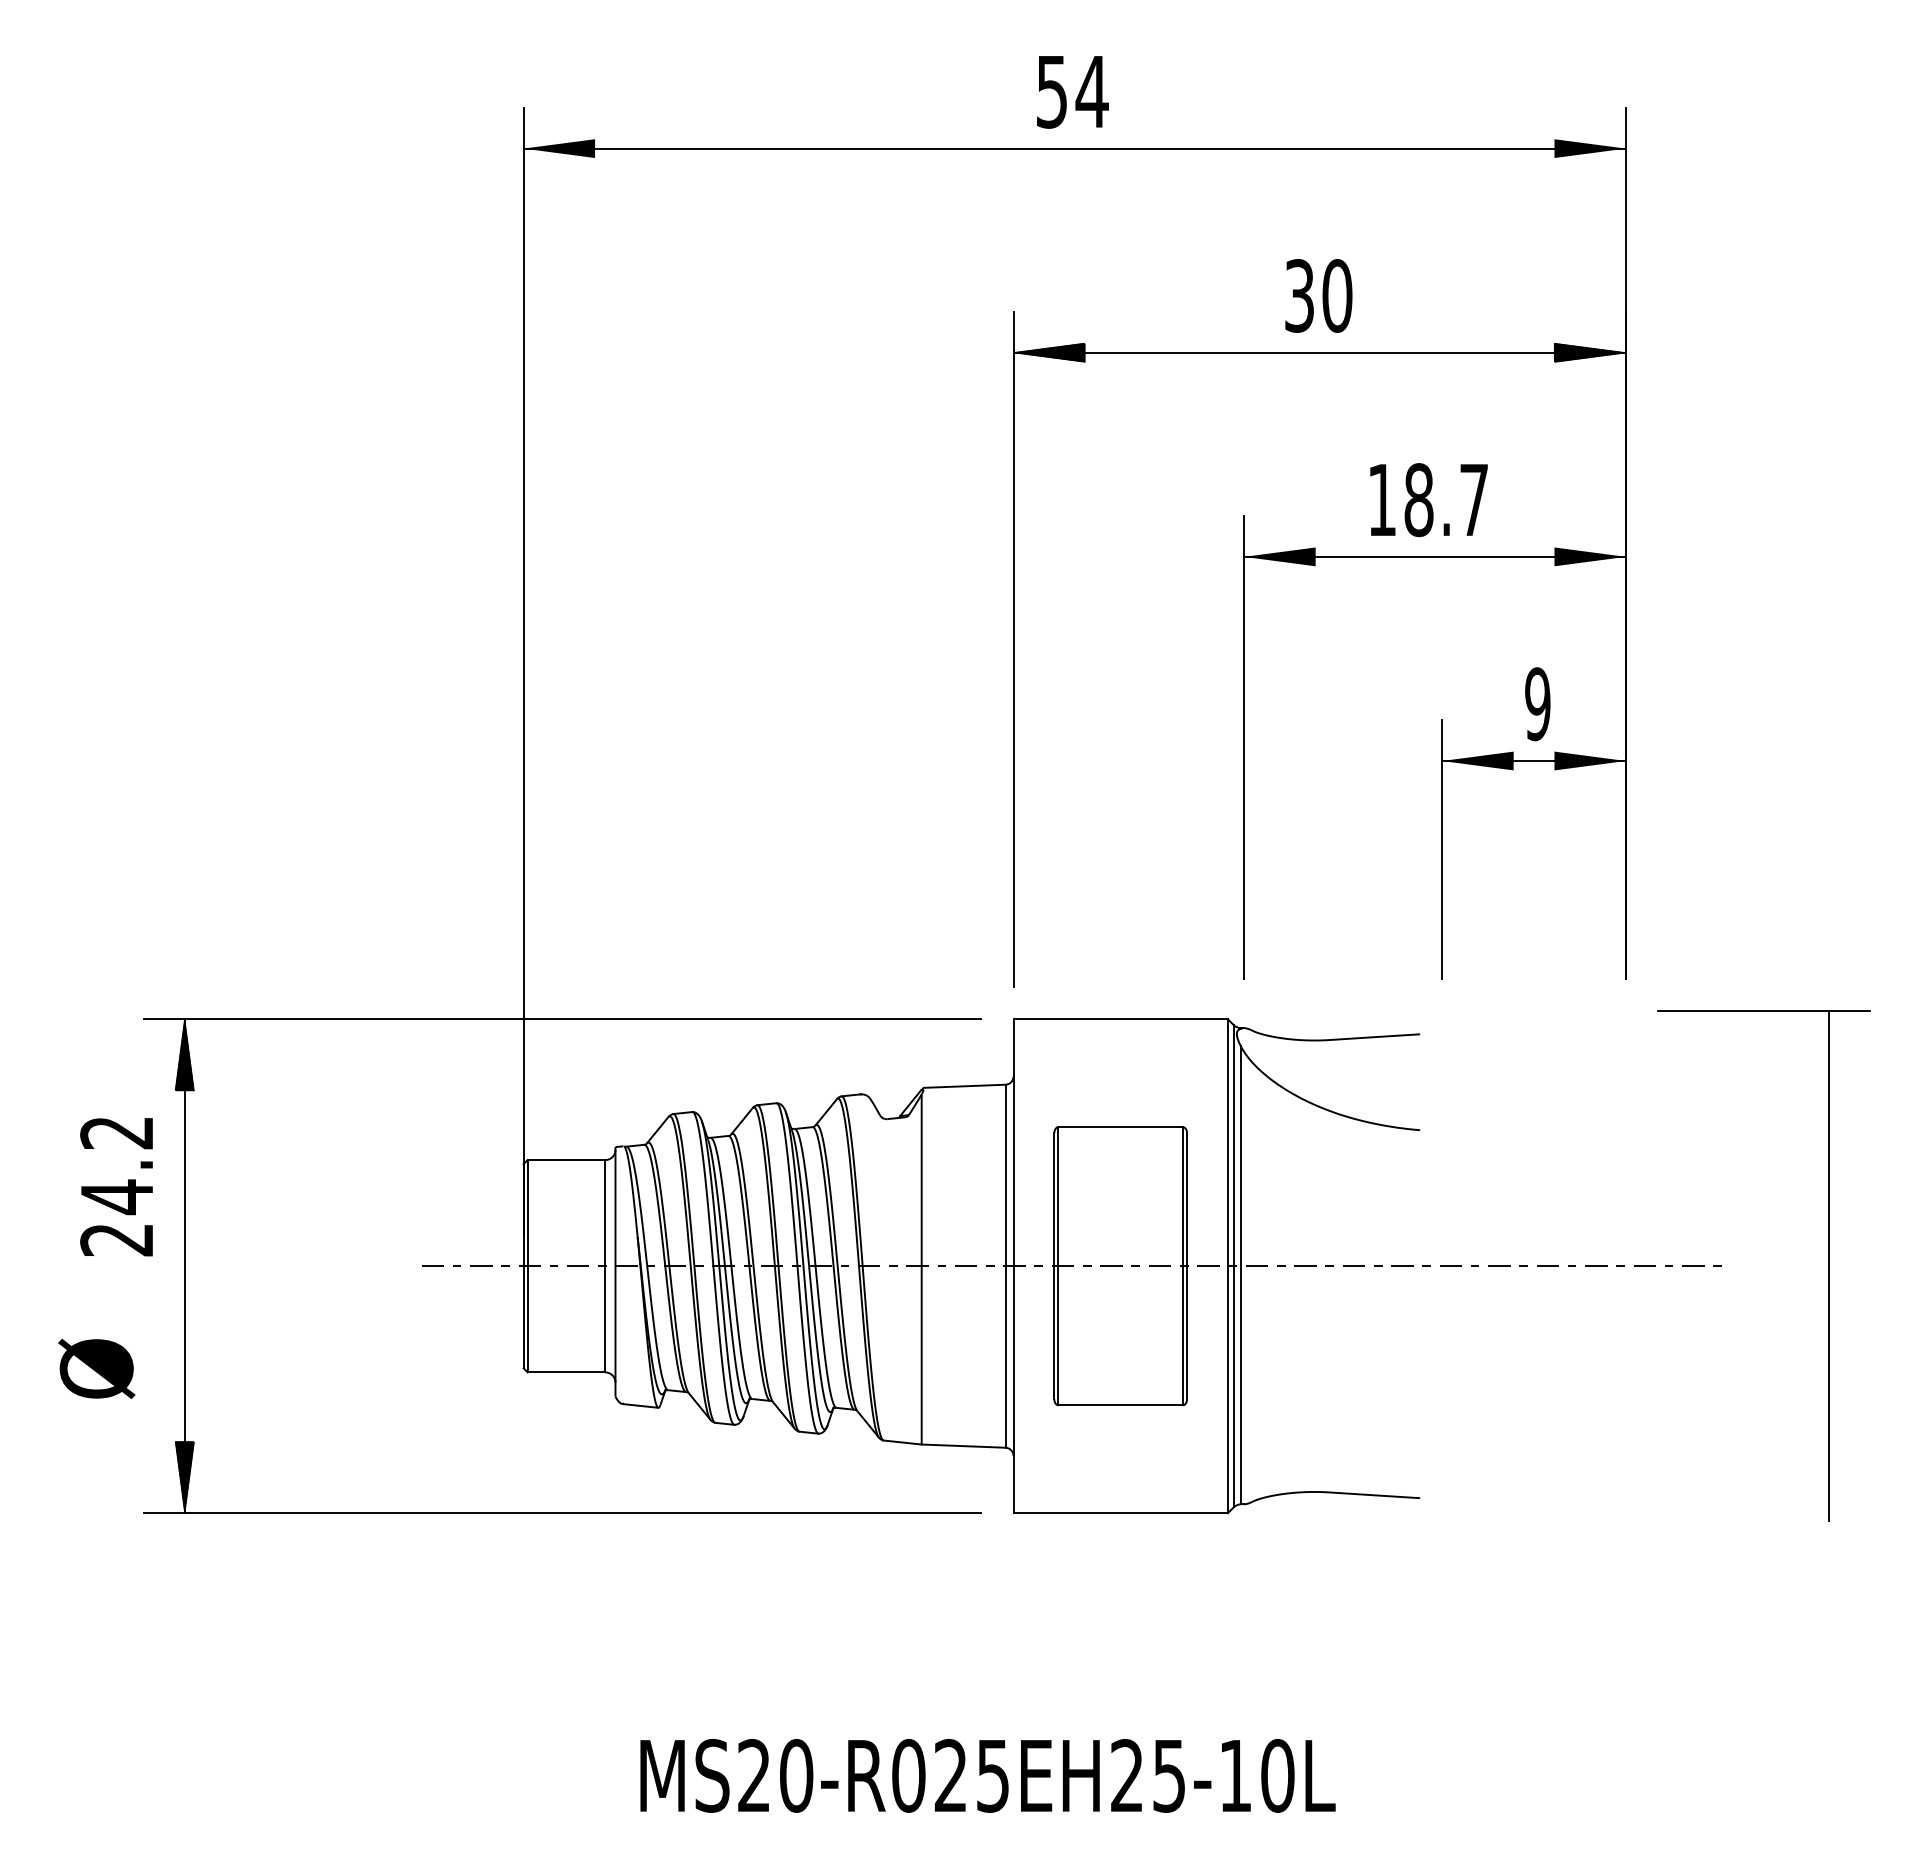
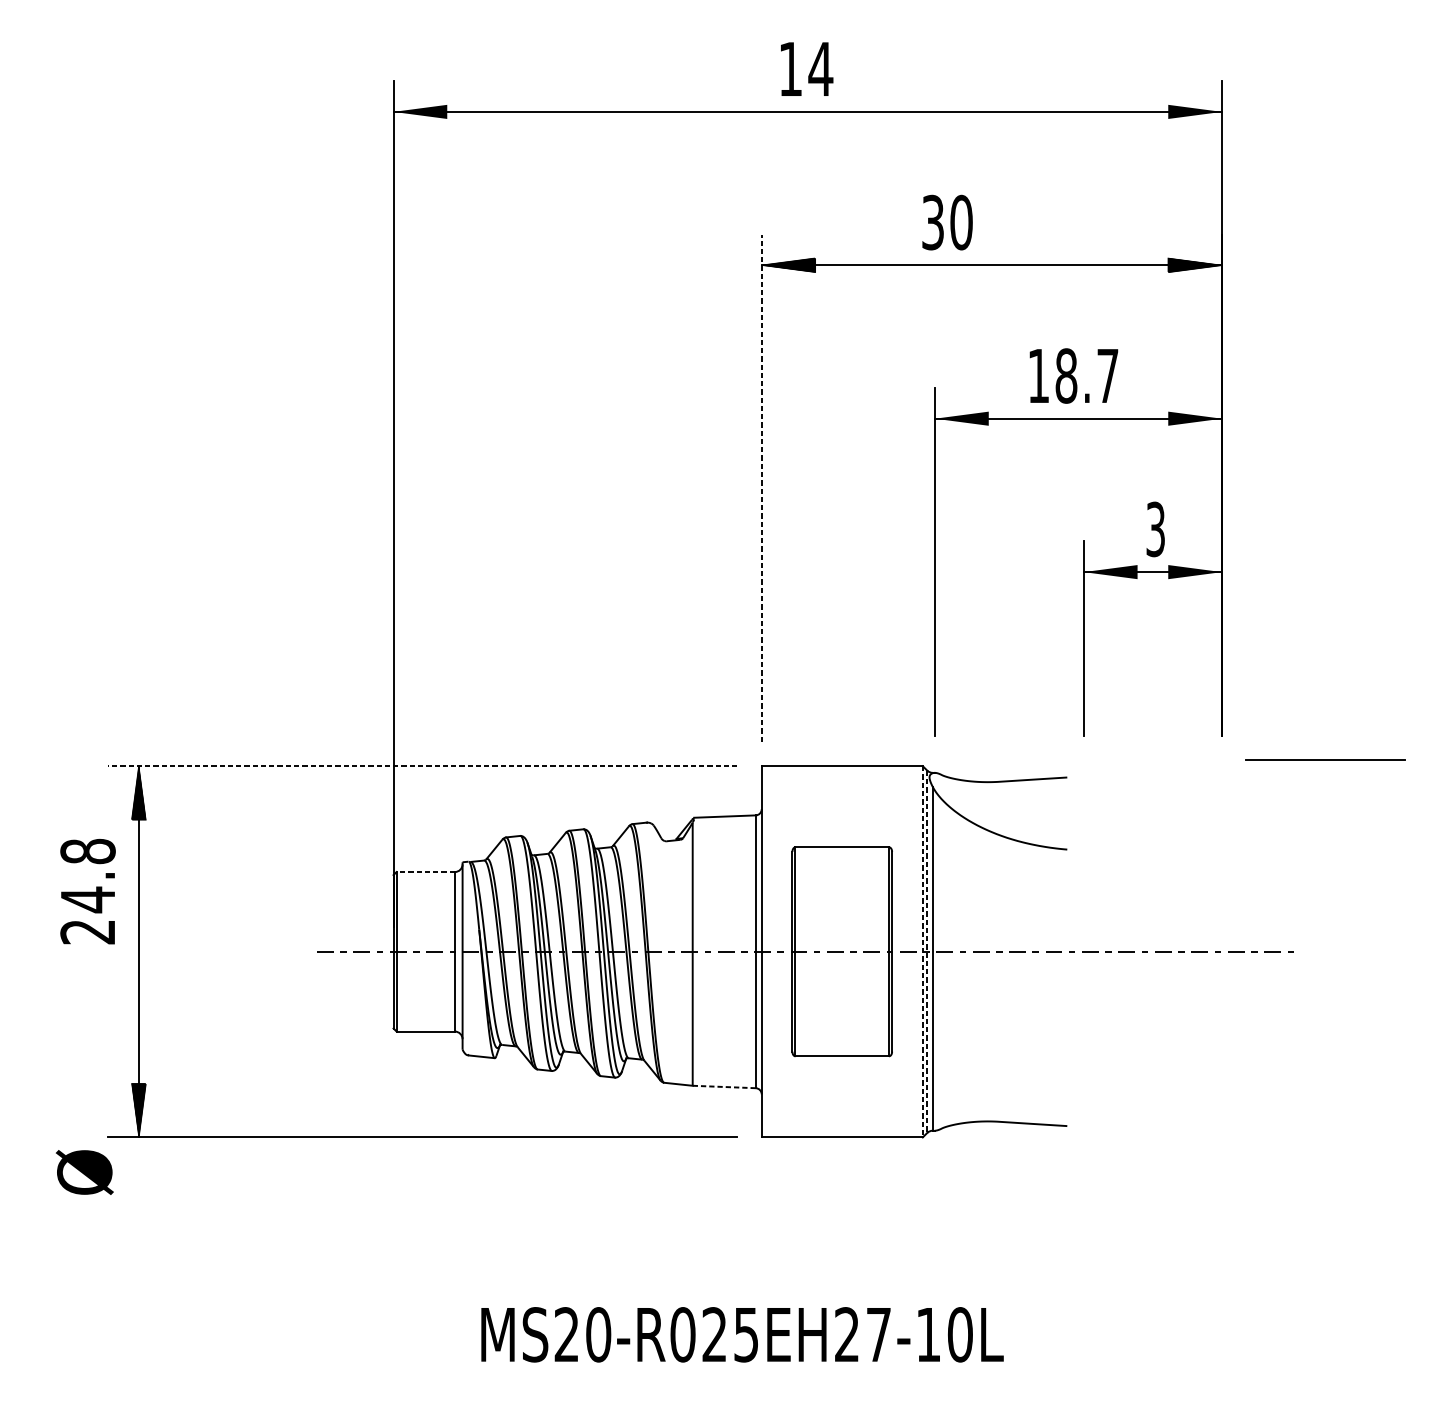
text: (1051, 92) -> (790, 69), 54 -> 14
text: (1318, 295) -> (947, 222), moved
line: (1013, 648) -> (761, 487), solid -> dashed
text: (1537, 704) -> (1155, 529), 9 -> 3
line: (562, 1019) -> (422, 766), solid -> dashed
text: (117, 1132) -> (88, 851), 24.2 -> 24.8
line: (566, 1160) -> (425, 872), solid -> dashed
line: (1227, 1266) -> (922, 951), solid -> dashed
line: (1234, 1266) -> (927, 951), solid -> dashed
line: (1829, 1266) -> (1374, 951), removed
text: (96, 1368) -> (84, 1172), moved
line: (964, 1446) -> (724, 1087), solid -> dashed
text: (1168, 1776) -> (878, 1335), MS20-R025EH25-10L -> MS20-R025EH27-10L

